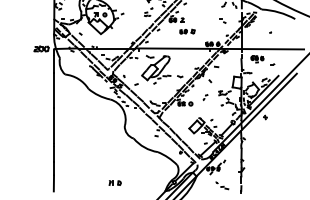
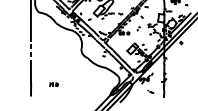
line: (54, 126) -> (31, 49), solid -> dashed
part: (114, 182) -> (53, 84), moved
part: (222, 185) -> (150, 91), size x0.6

